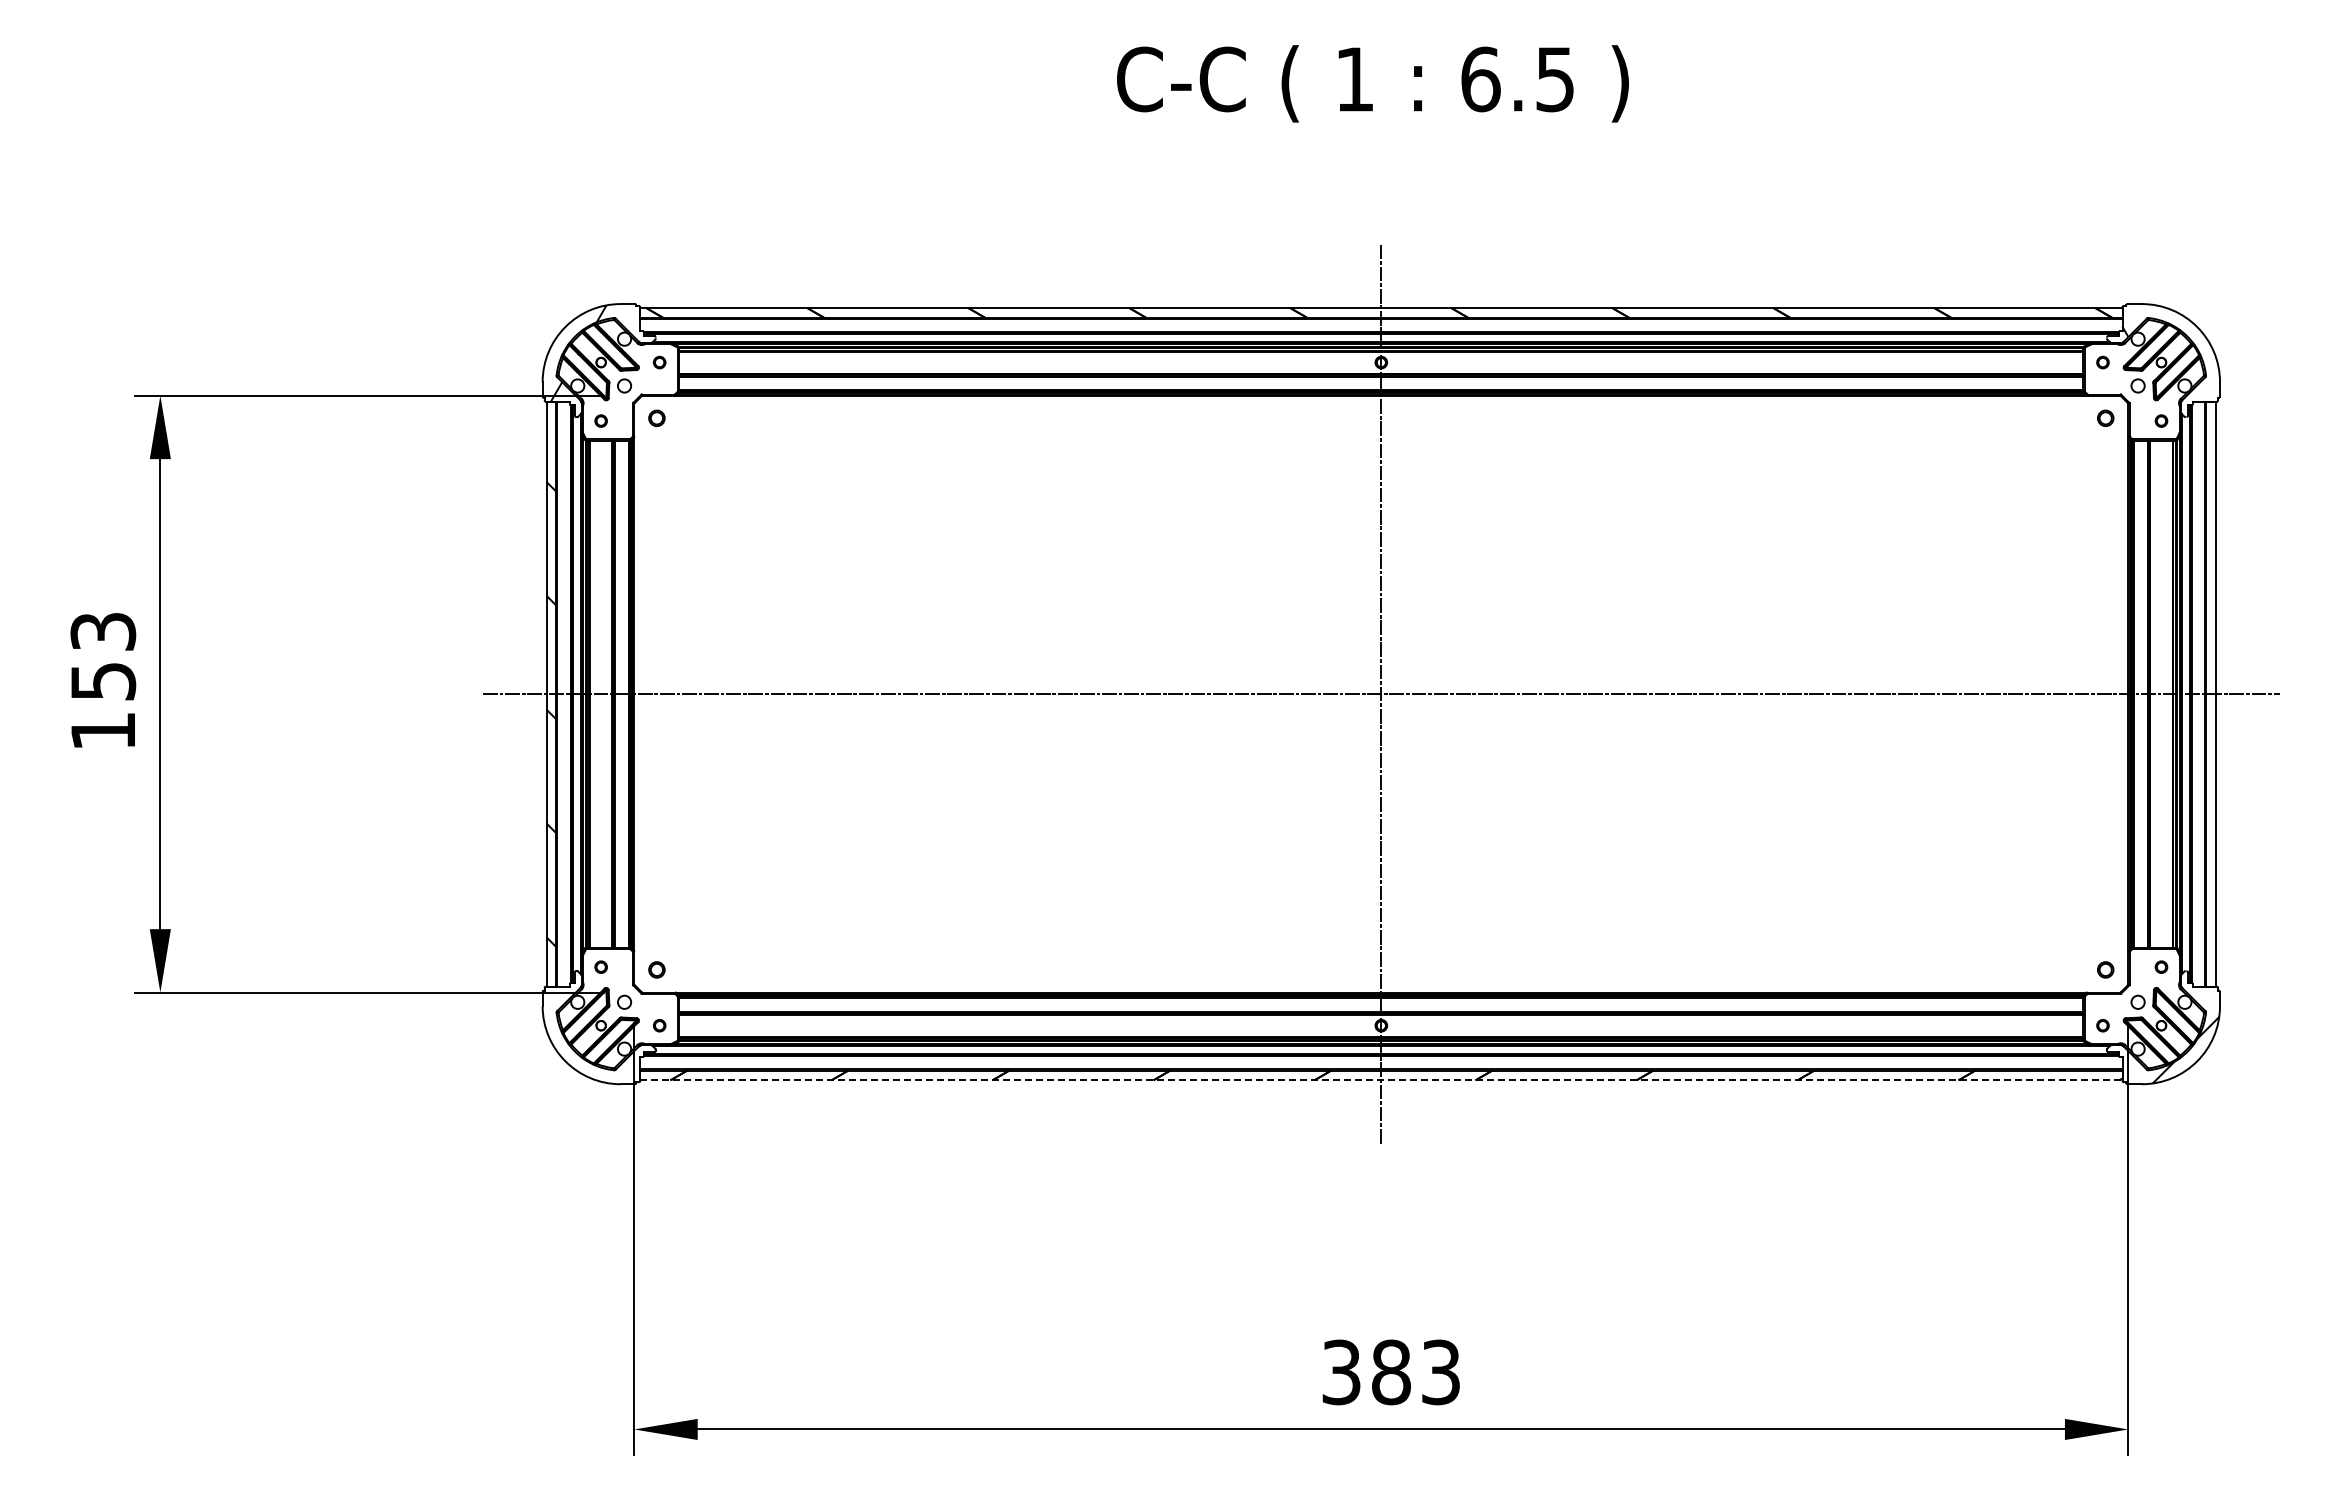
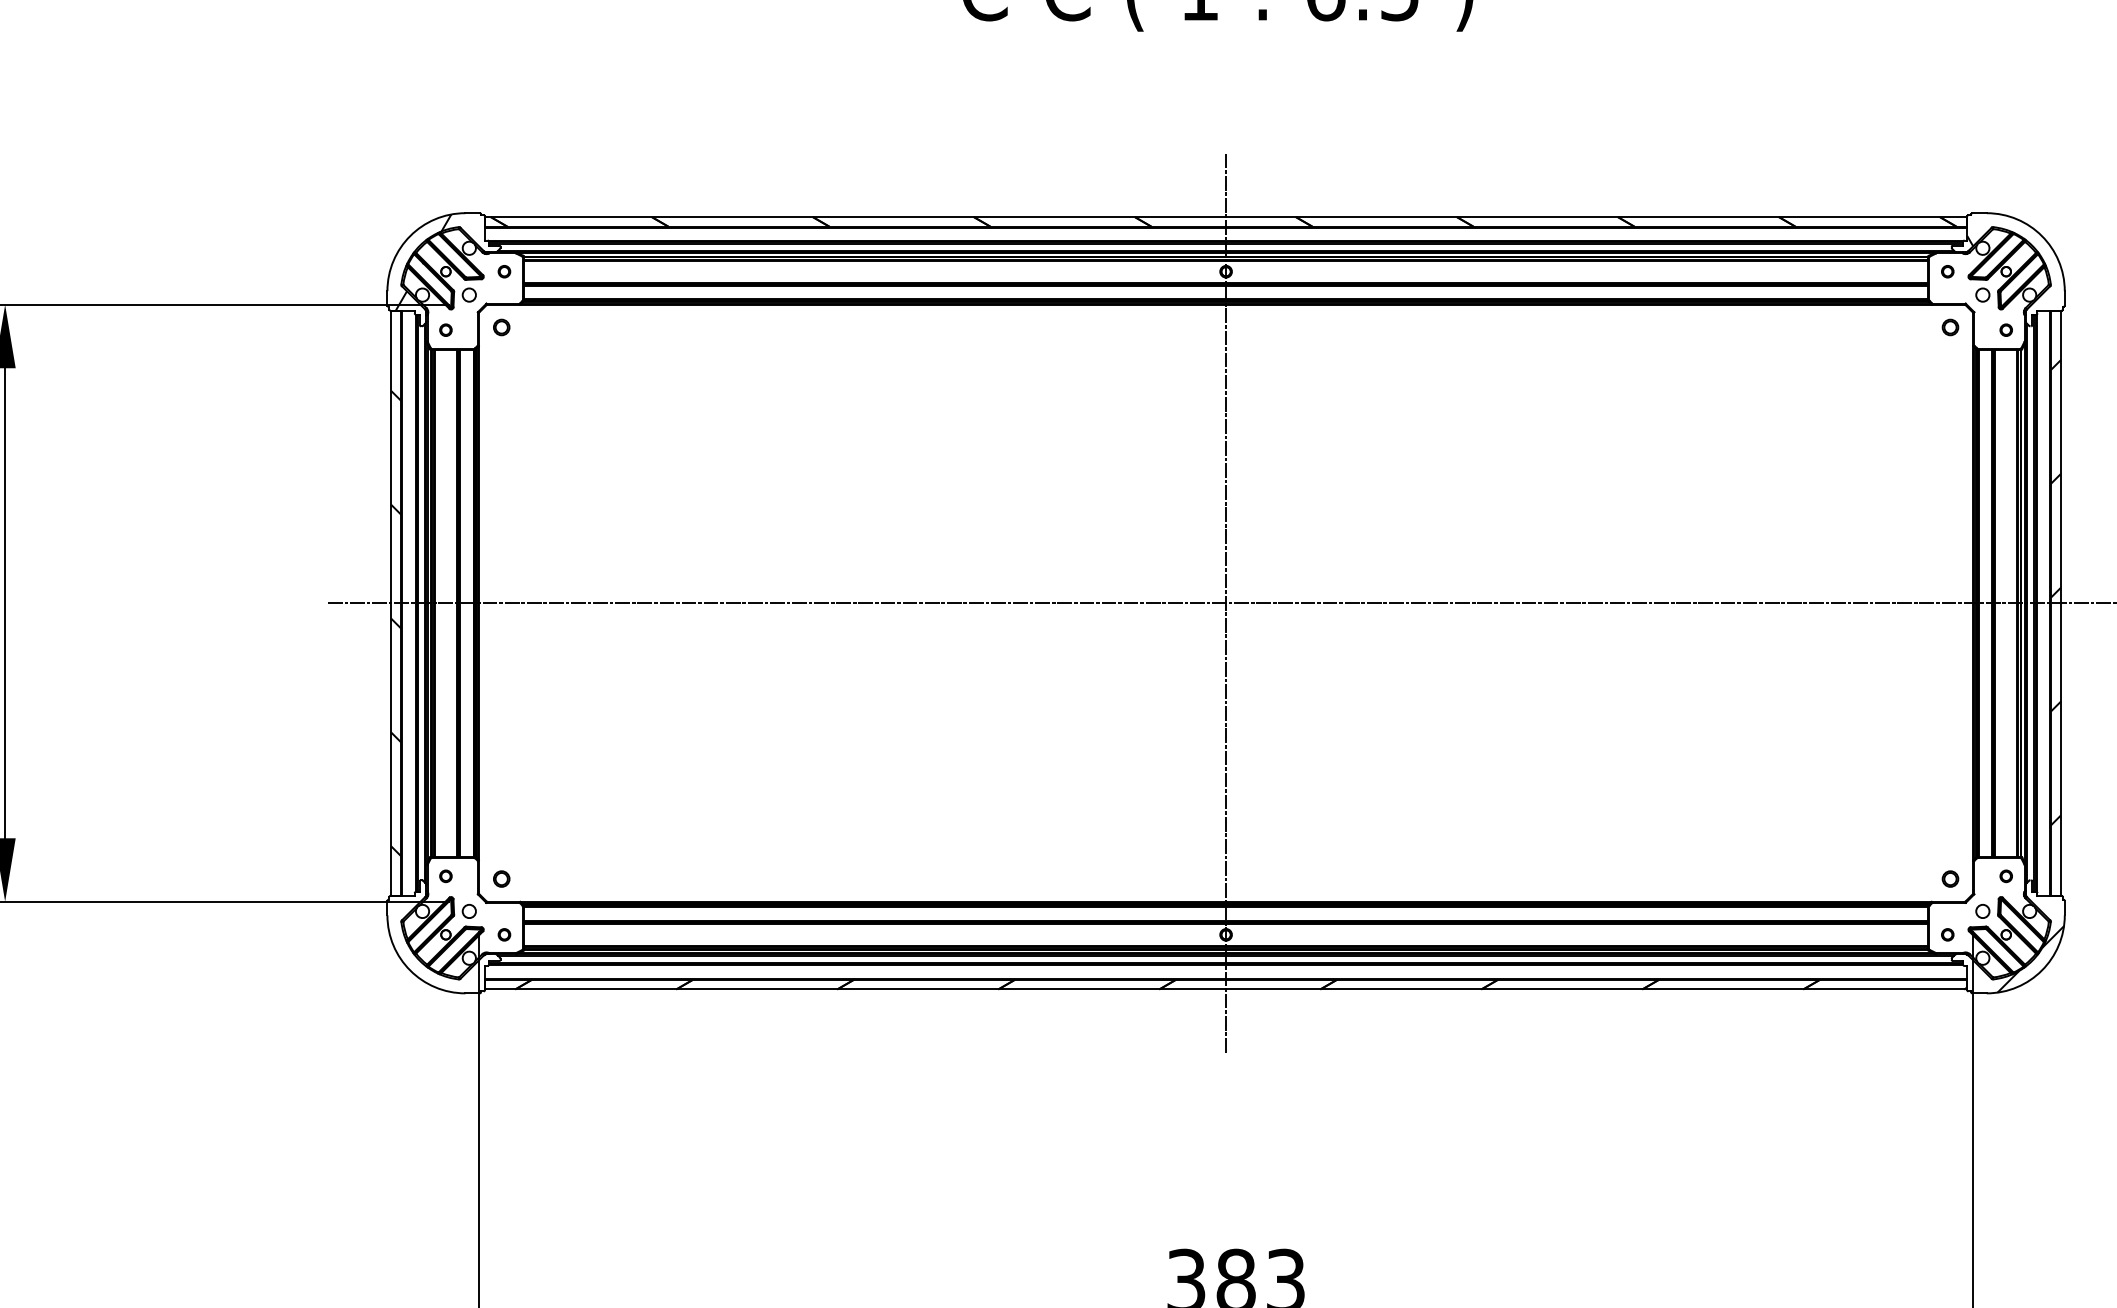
hatch: (2211, 683) -> (2056, 592), added
line: (1381, 1080) -> (1226, 989), dashed -> solid

